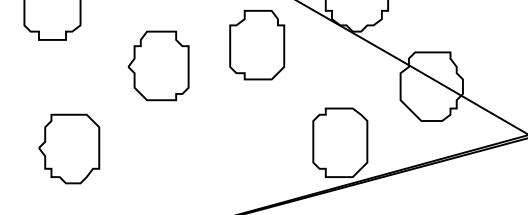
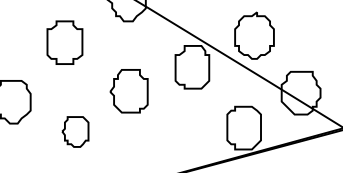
part: (157, 66) -> (128, 91), moved
part: (69, 148) -> (75, 131), size x0.7

